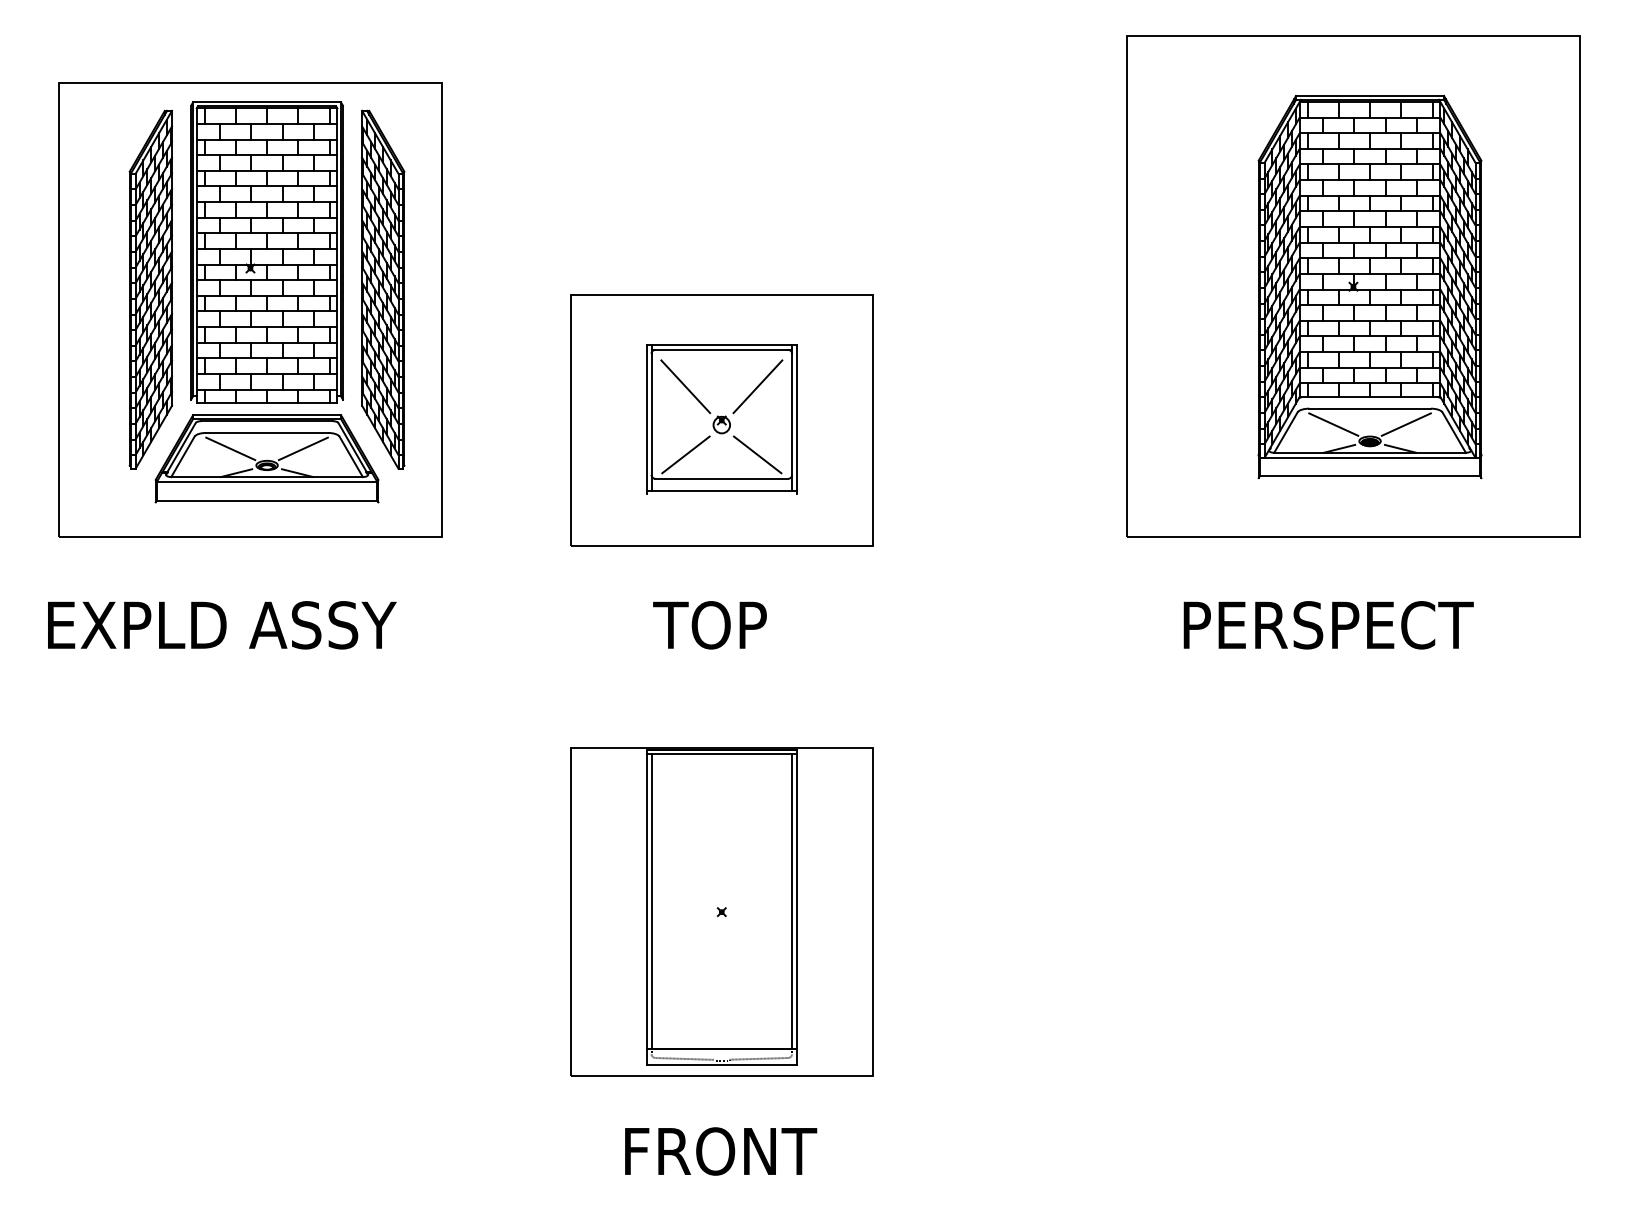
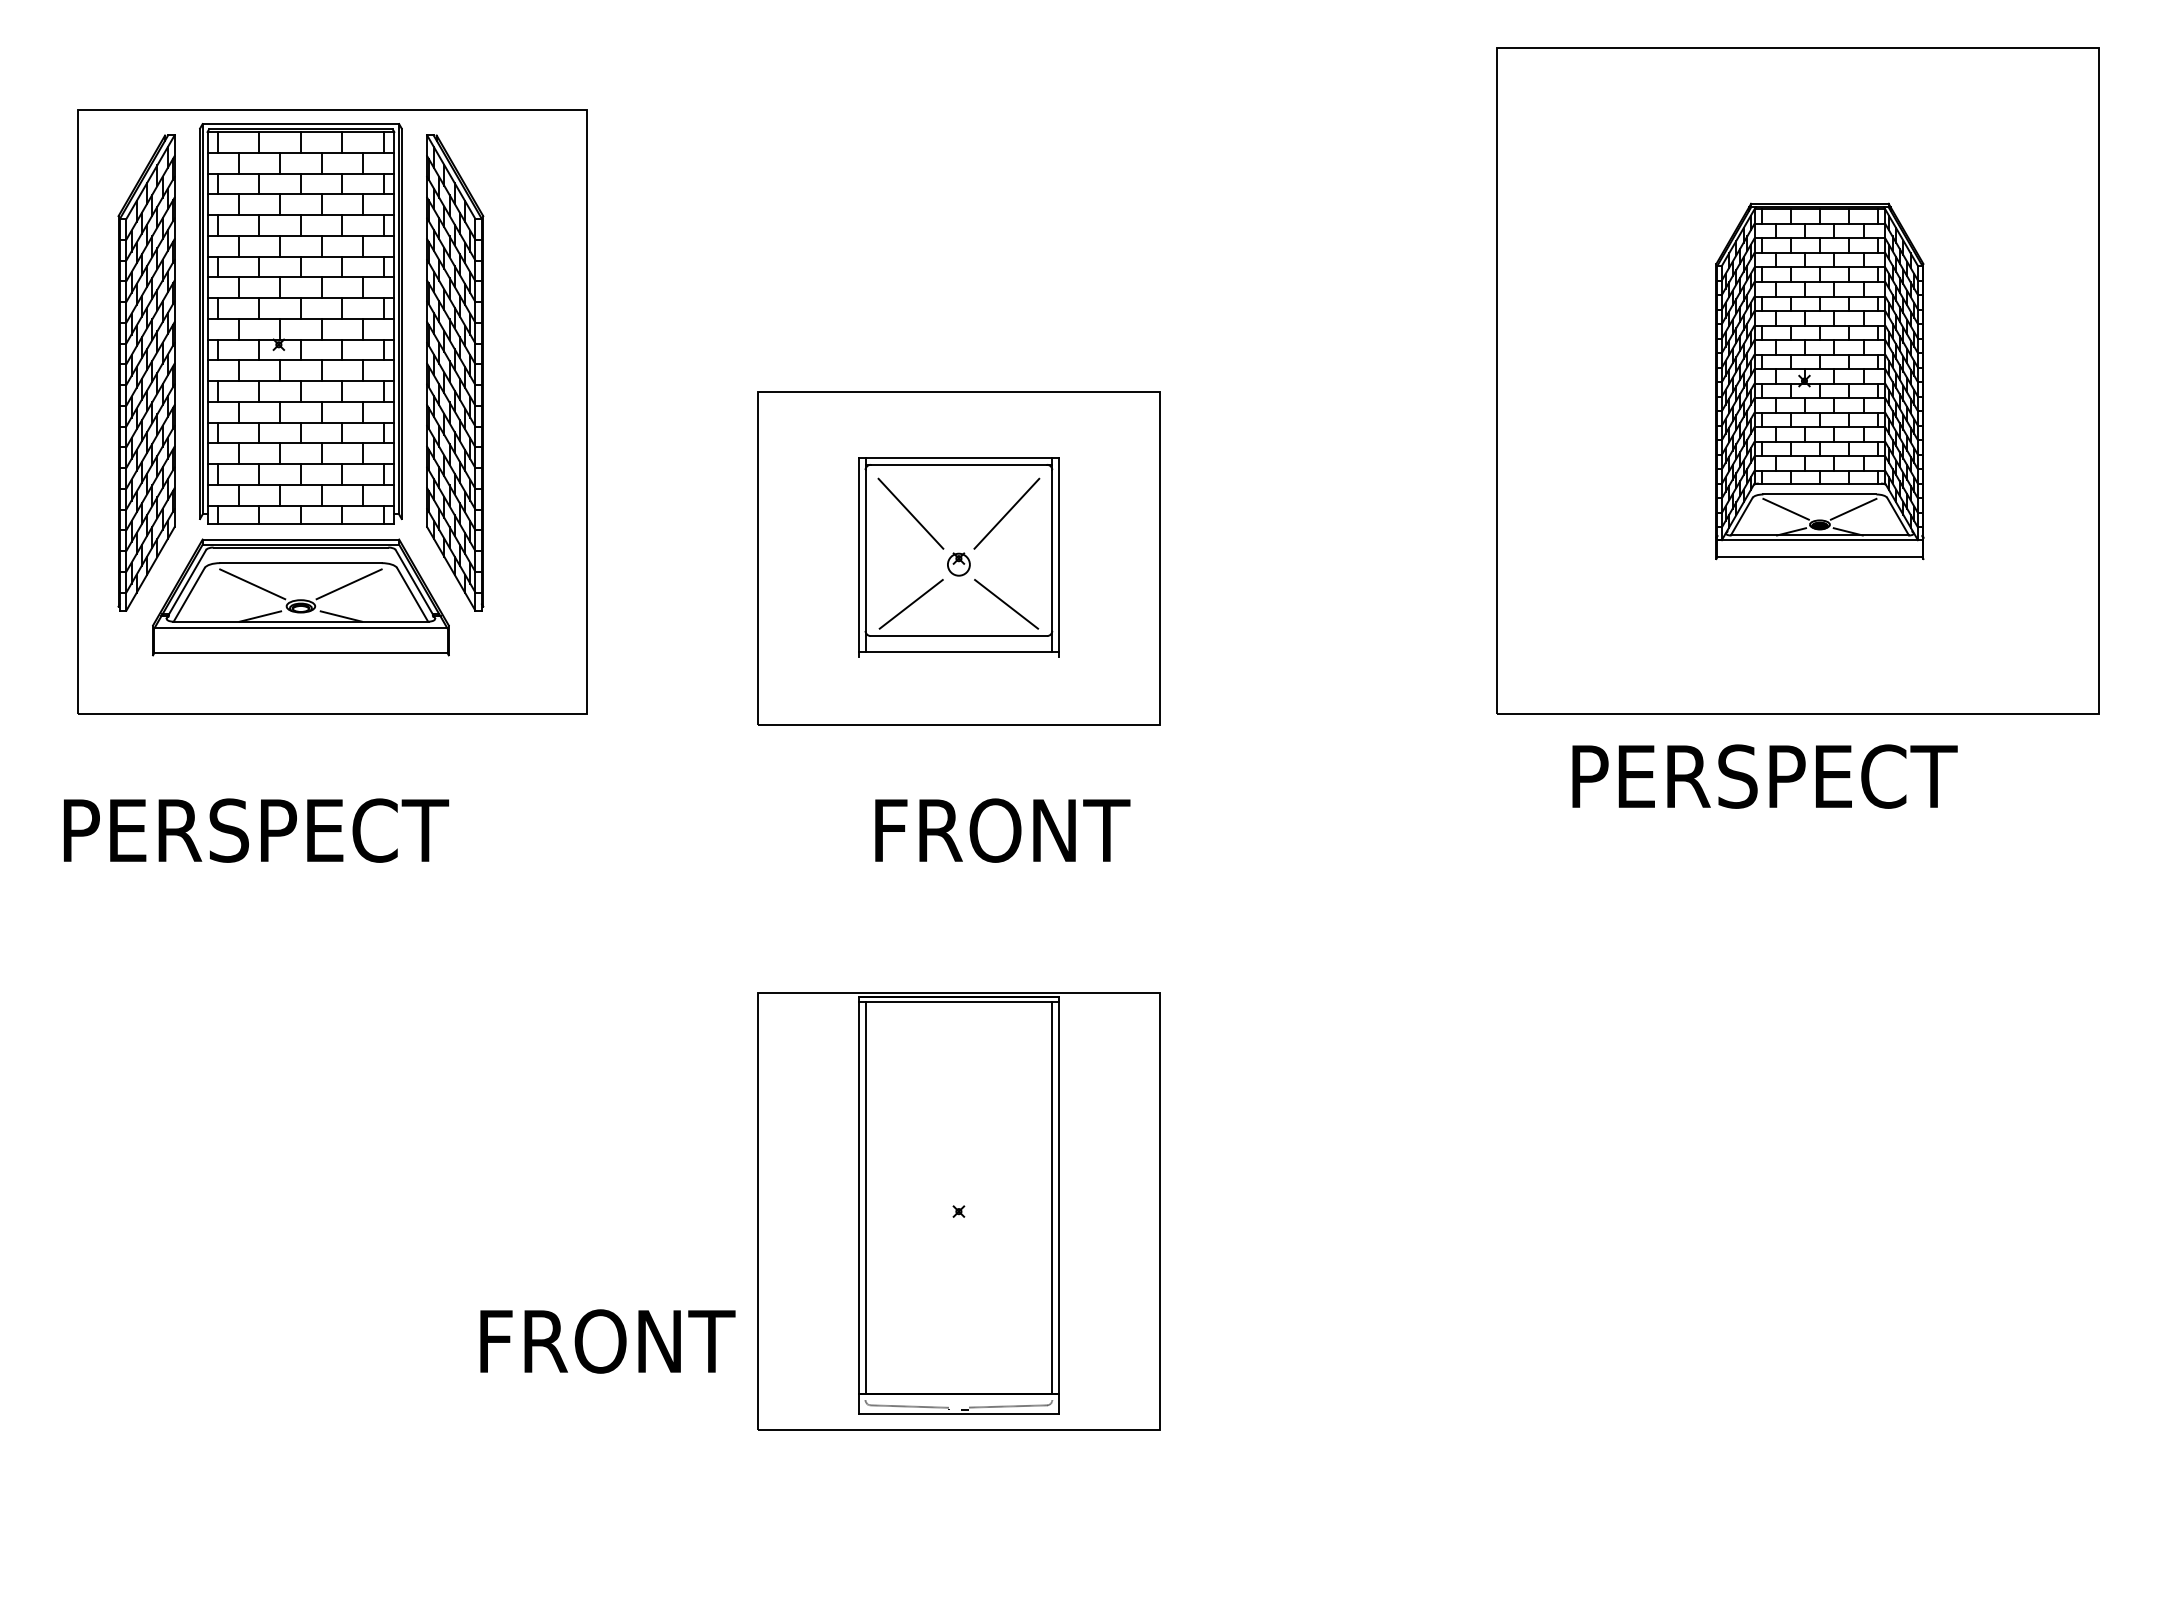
part: (1369, 287) -> (1819, 381), size x0.7
part: (266, 302) -> (300, 389), moved
text: (225, 625) -> (299, 830), EXPLD ASSY -> PERSPECT
text: (751, 625) -> (998, 830), TOP -> FRONT
text: (1328, 625) -> (1764, 776), moved
text: (720, 1151) -> (607, 1341), moved

